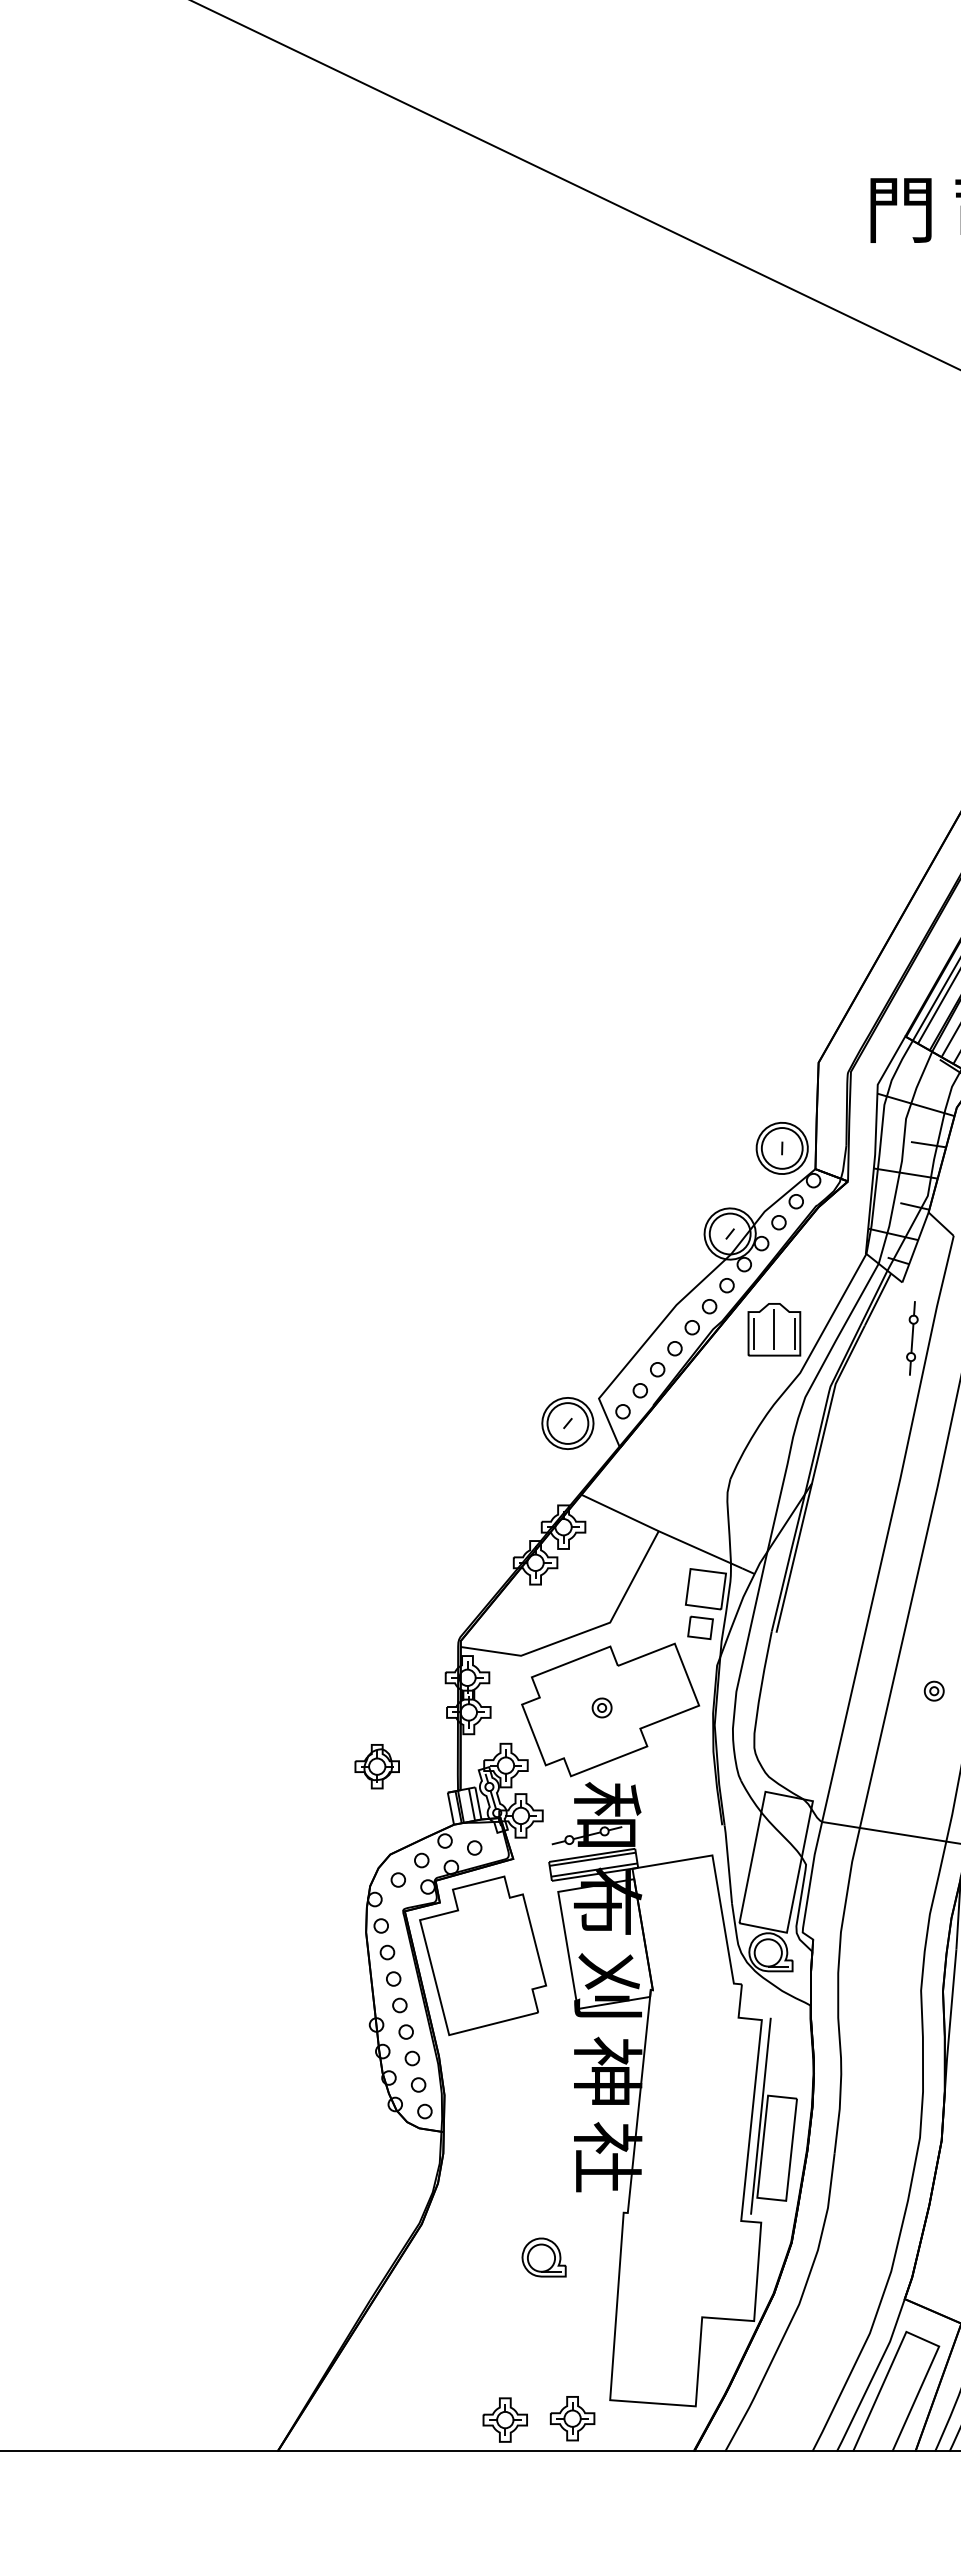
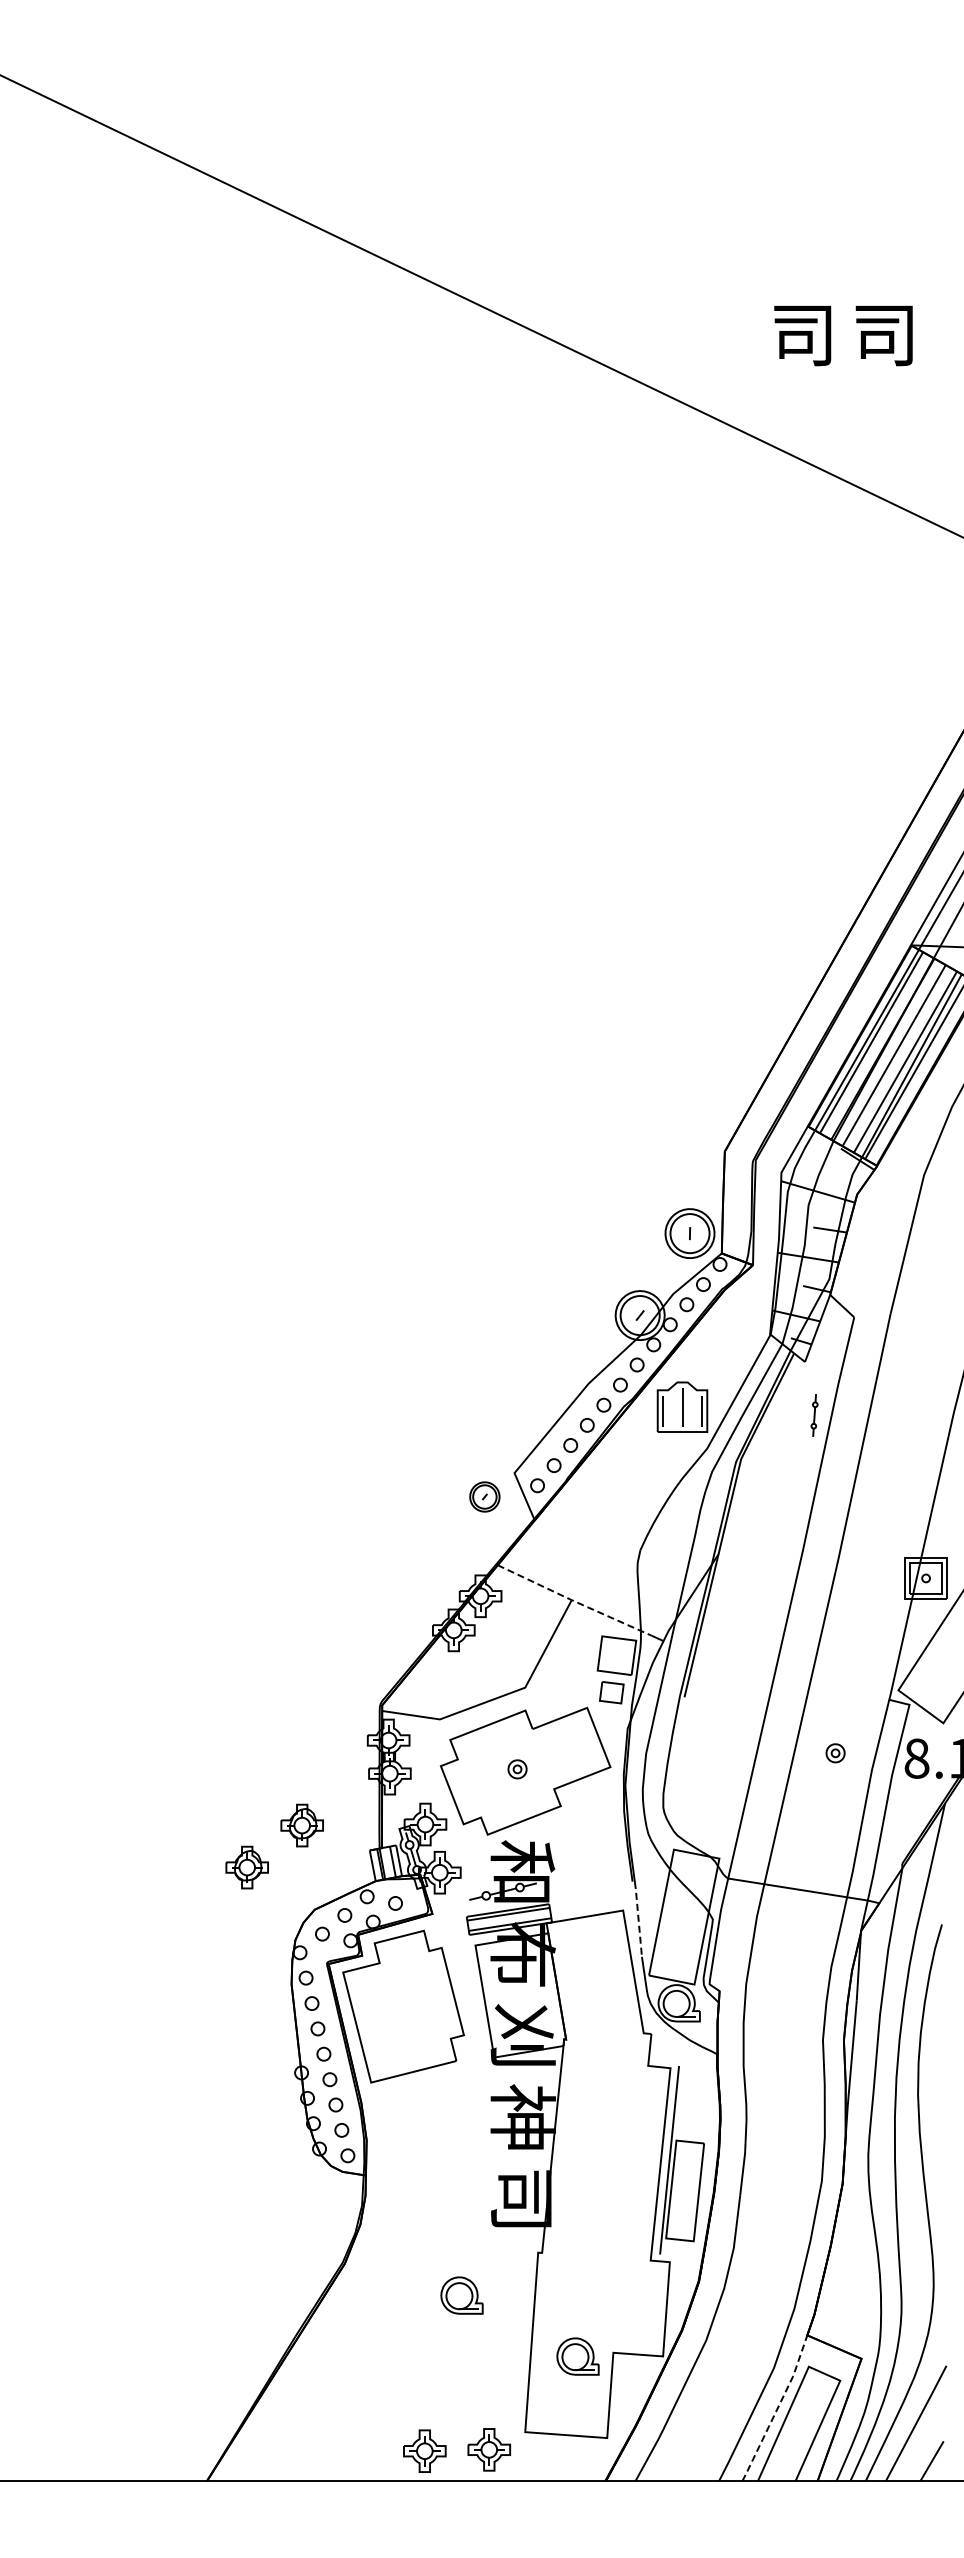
text: (900, 210) -> (803, 335), 門 -> 司
part: (912, 1338) -> (814, 1415), size x0.6
part: (567, 1422) -> (484, 1496), size x0.6
line: (661, 1532) -> (574, 1601), solid -> dashed
part: (319, 1810) -> (246, 1867), added
line: (728, 1863) -> (638, 1918), solid -> dashed
text: (607, 2157) -> (522, 2199), 社 -> 司
part: (664, 2321) -> (577, 2356), added
line: (873, 2376) -> (777, 2409), solid -> dashed

